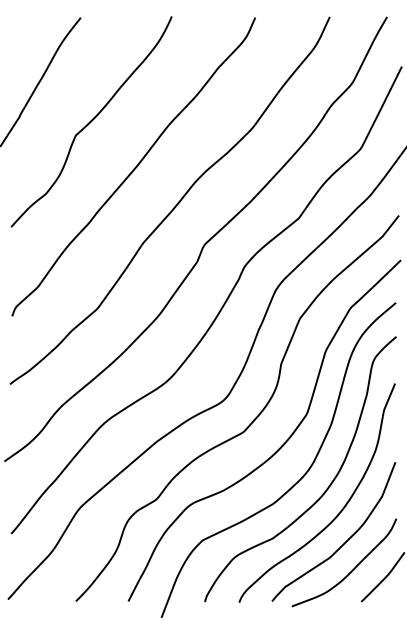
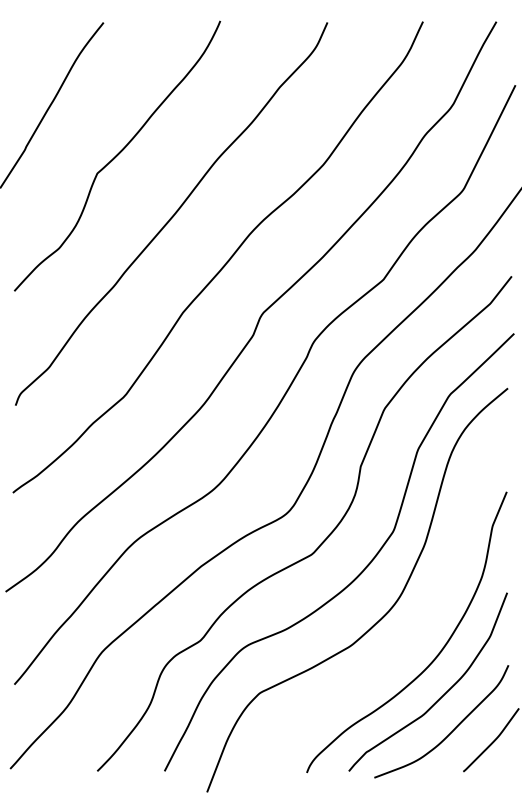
curve: (326, 488) -> (418, 626), removed

